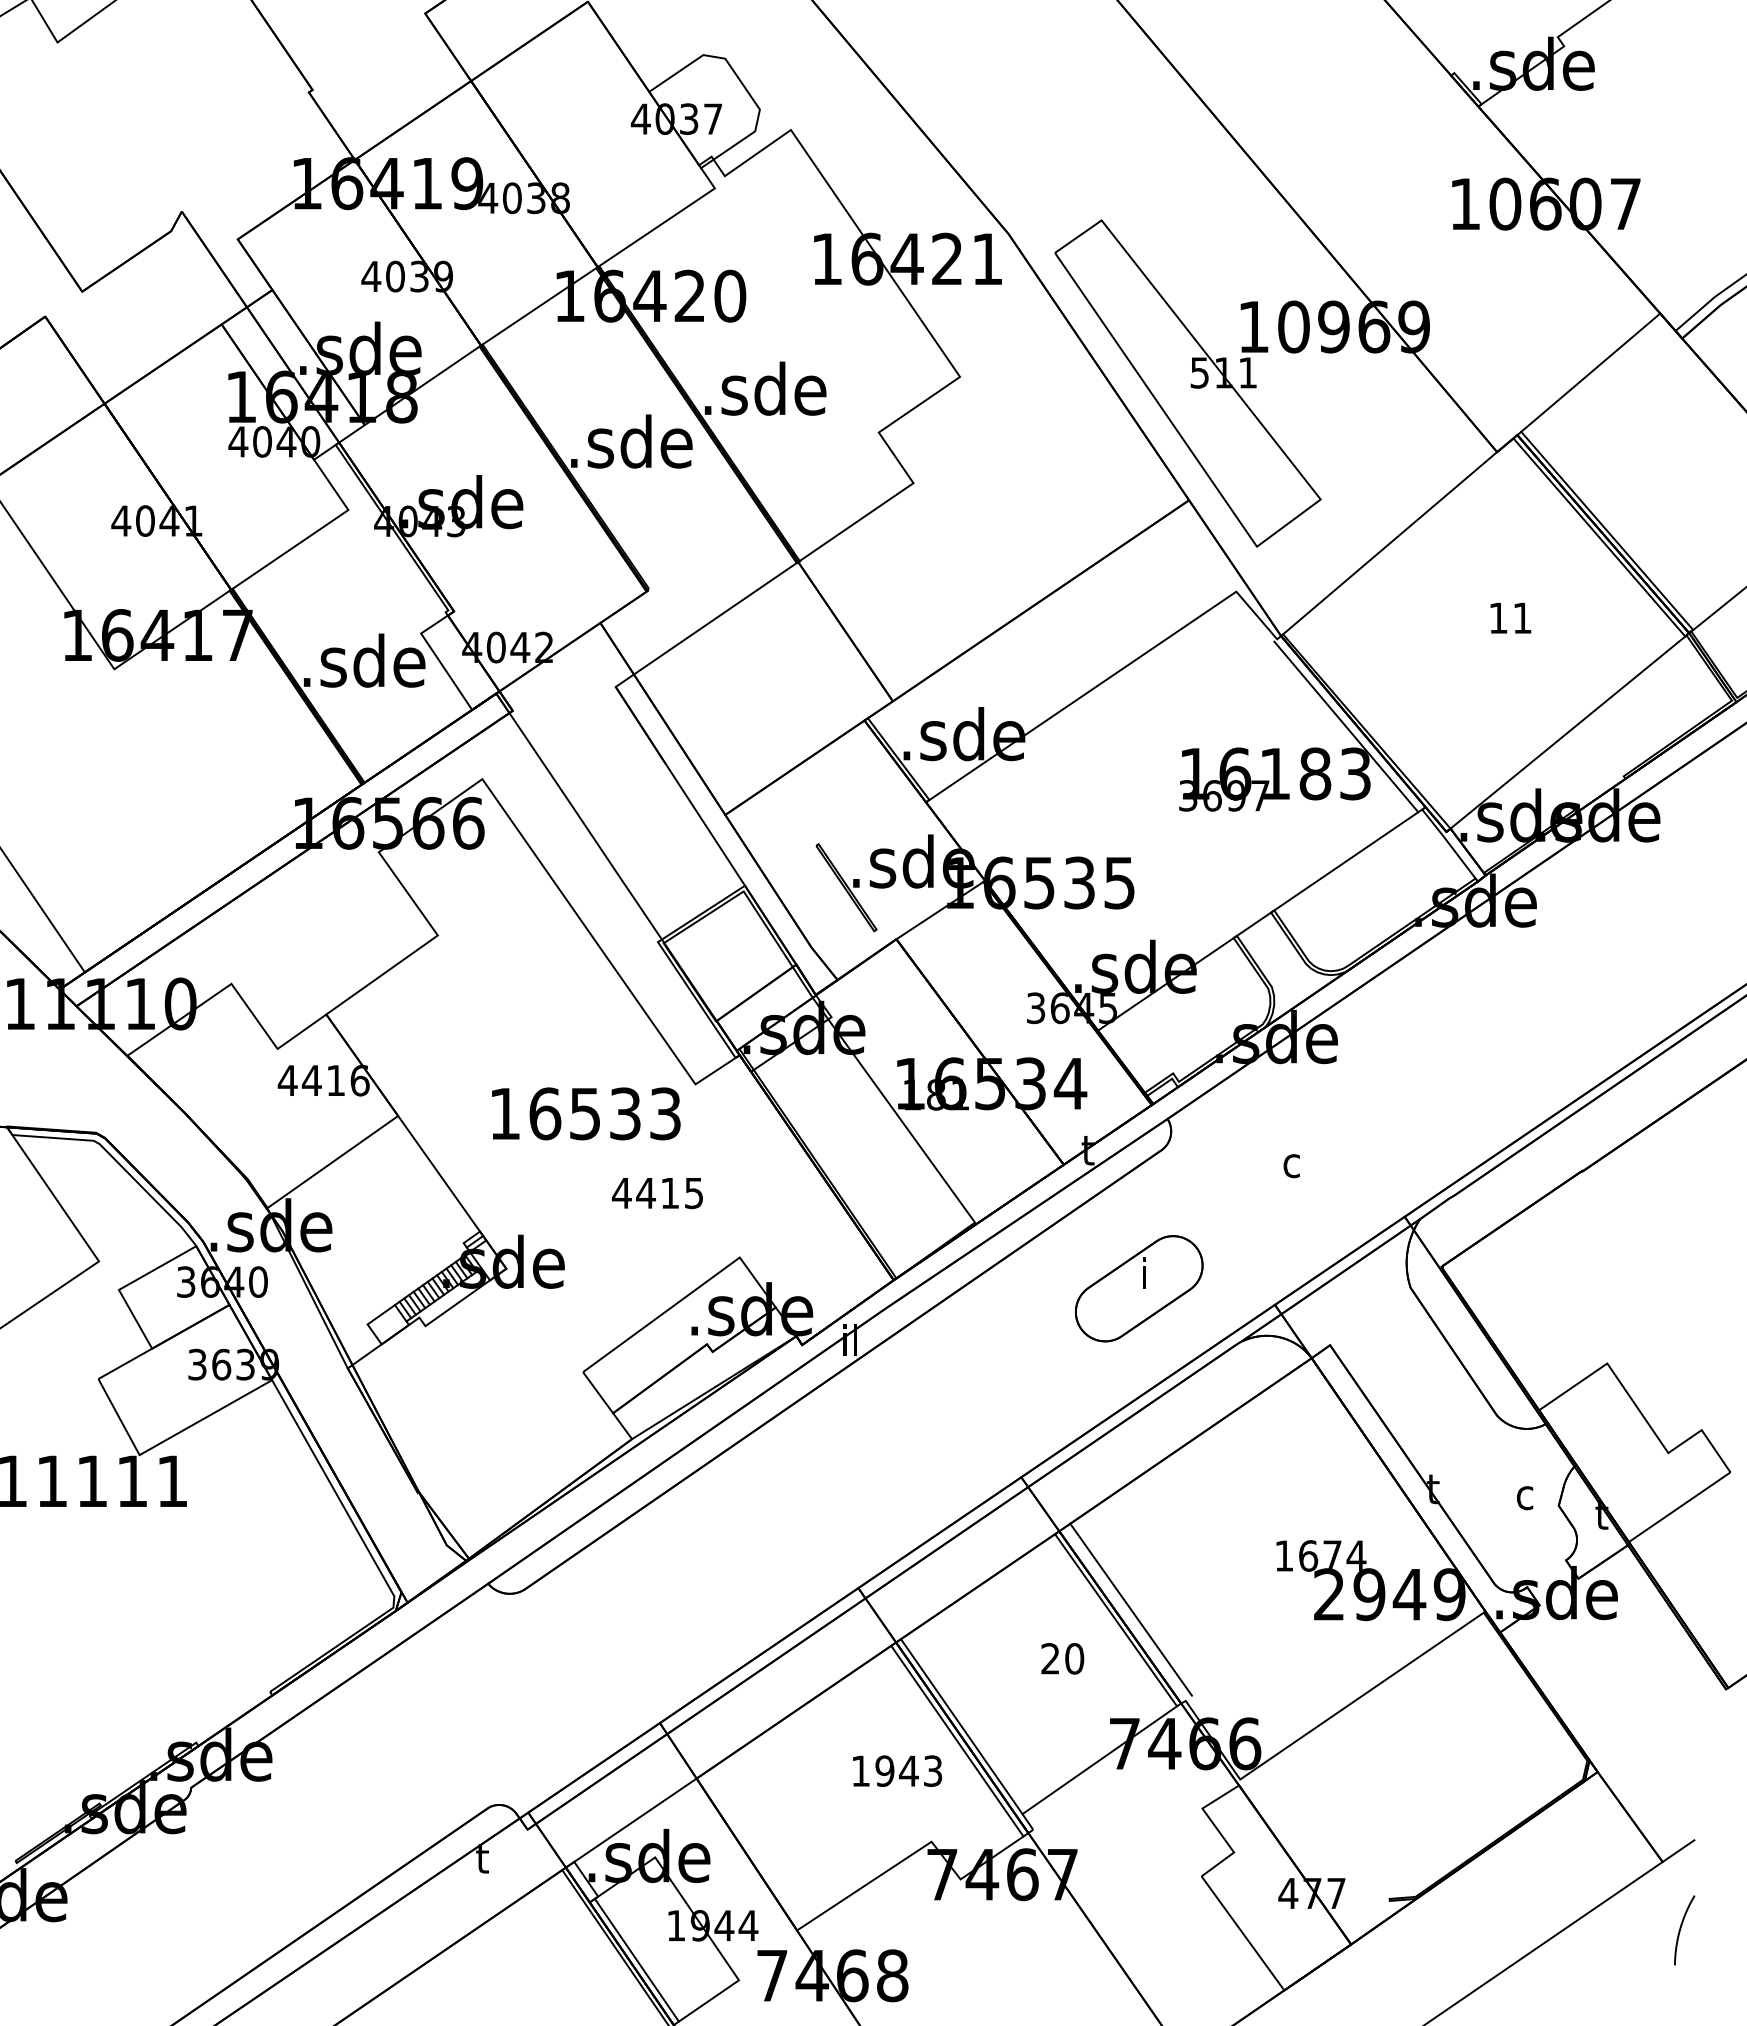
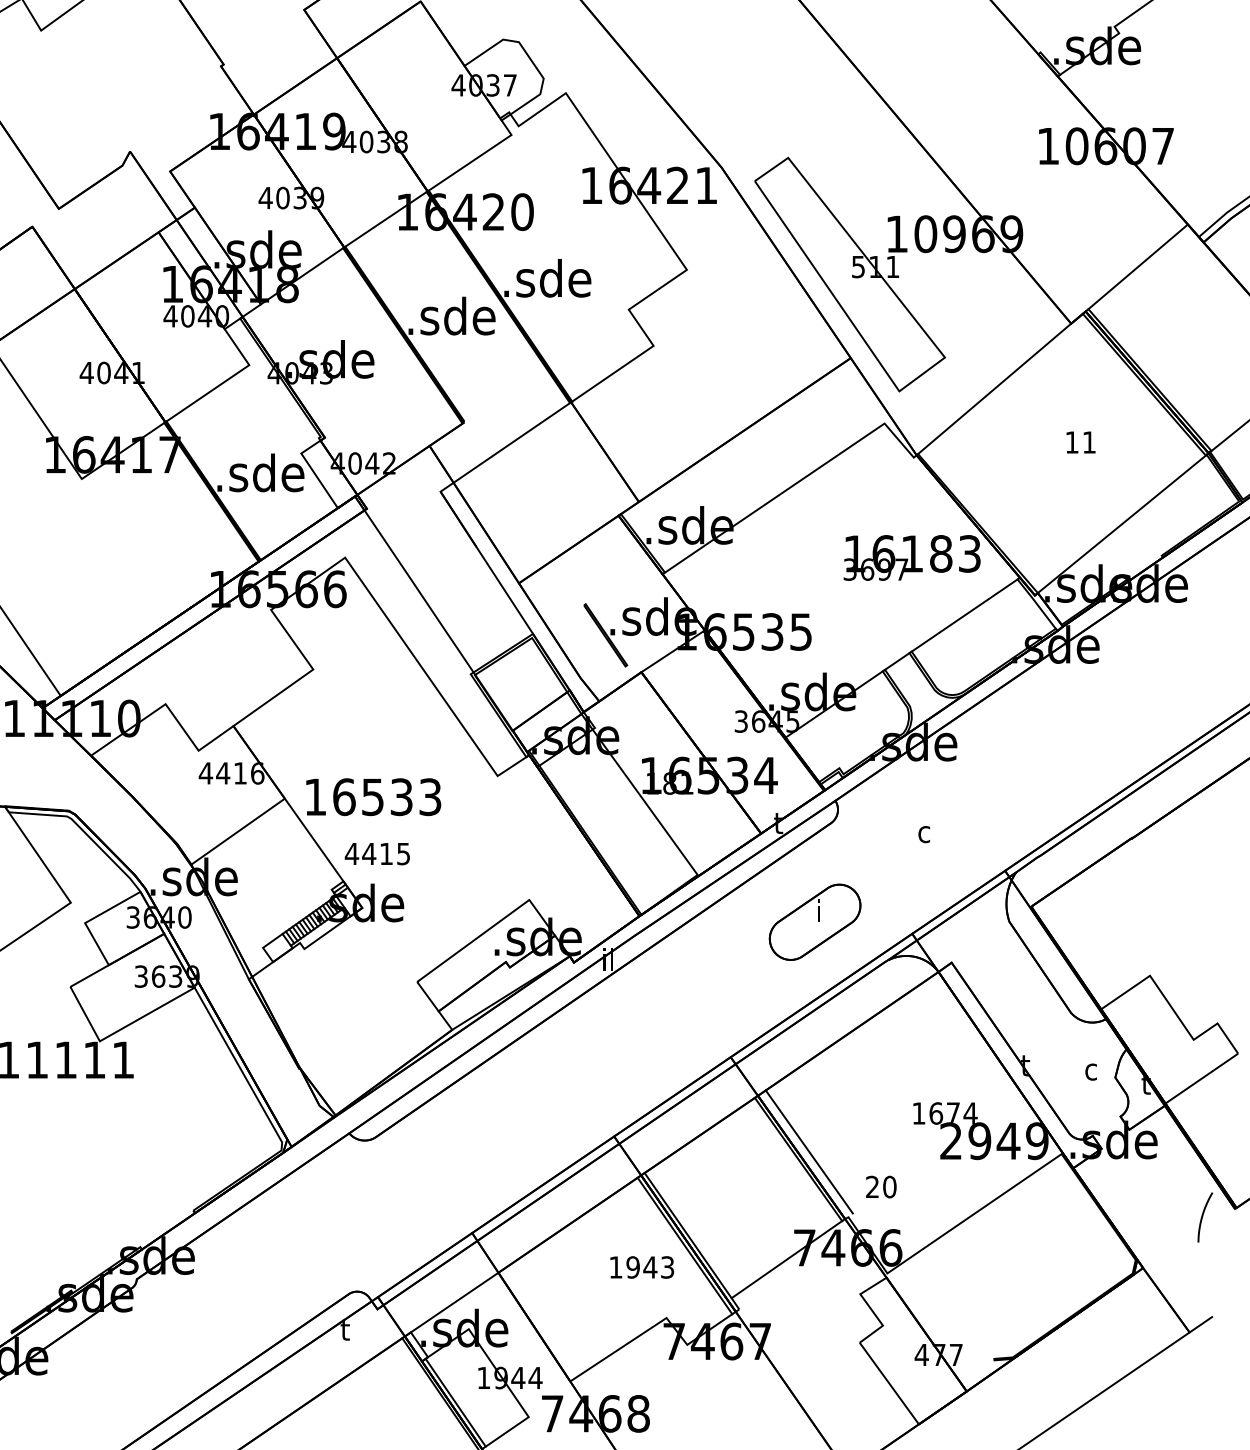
line: (1346, 726) -> (963, 520), removed
text: (586, 1113) -> (373, 796), moved
text: (657, 1193) -> (377, 854), moved
text: (1062, 1658) -> (881, 1186), moved
curve: (1681, 1929) -> (1203, 1216), moved

